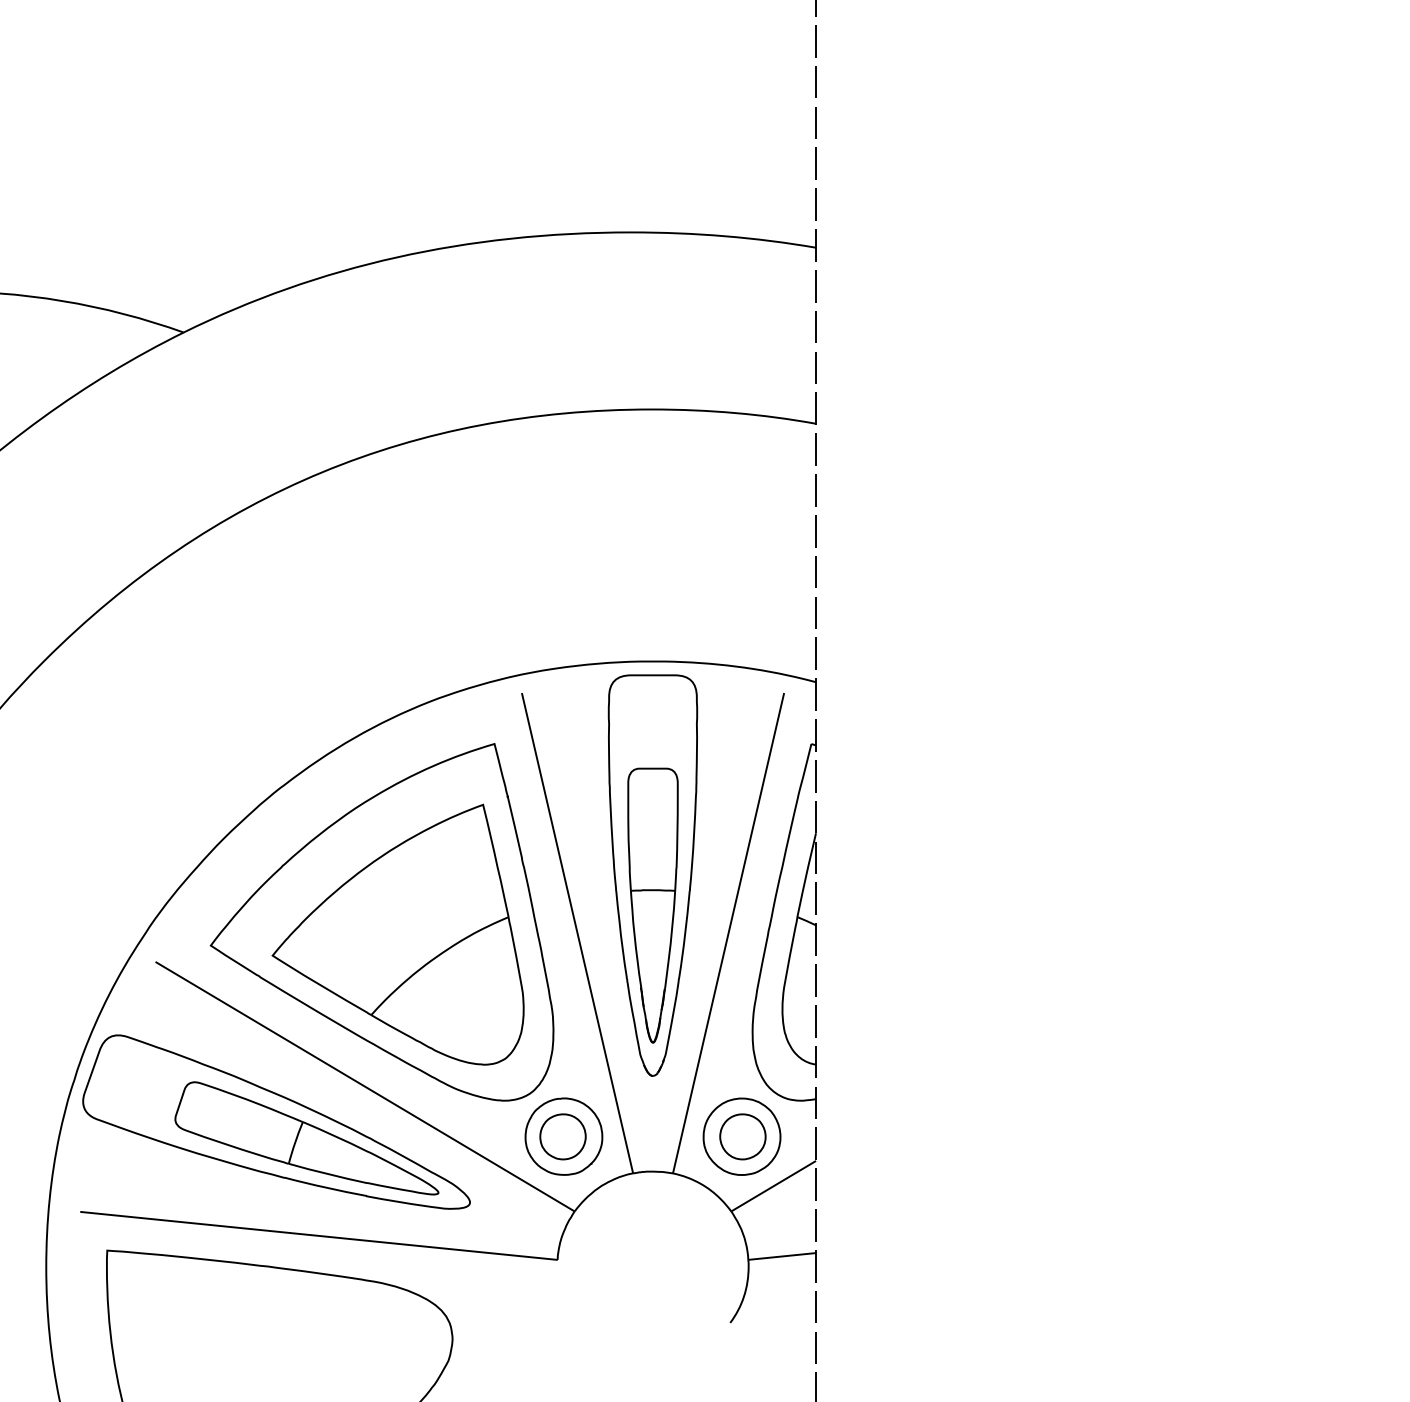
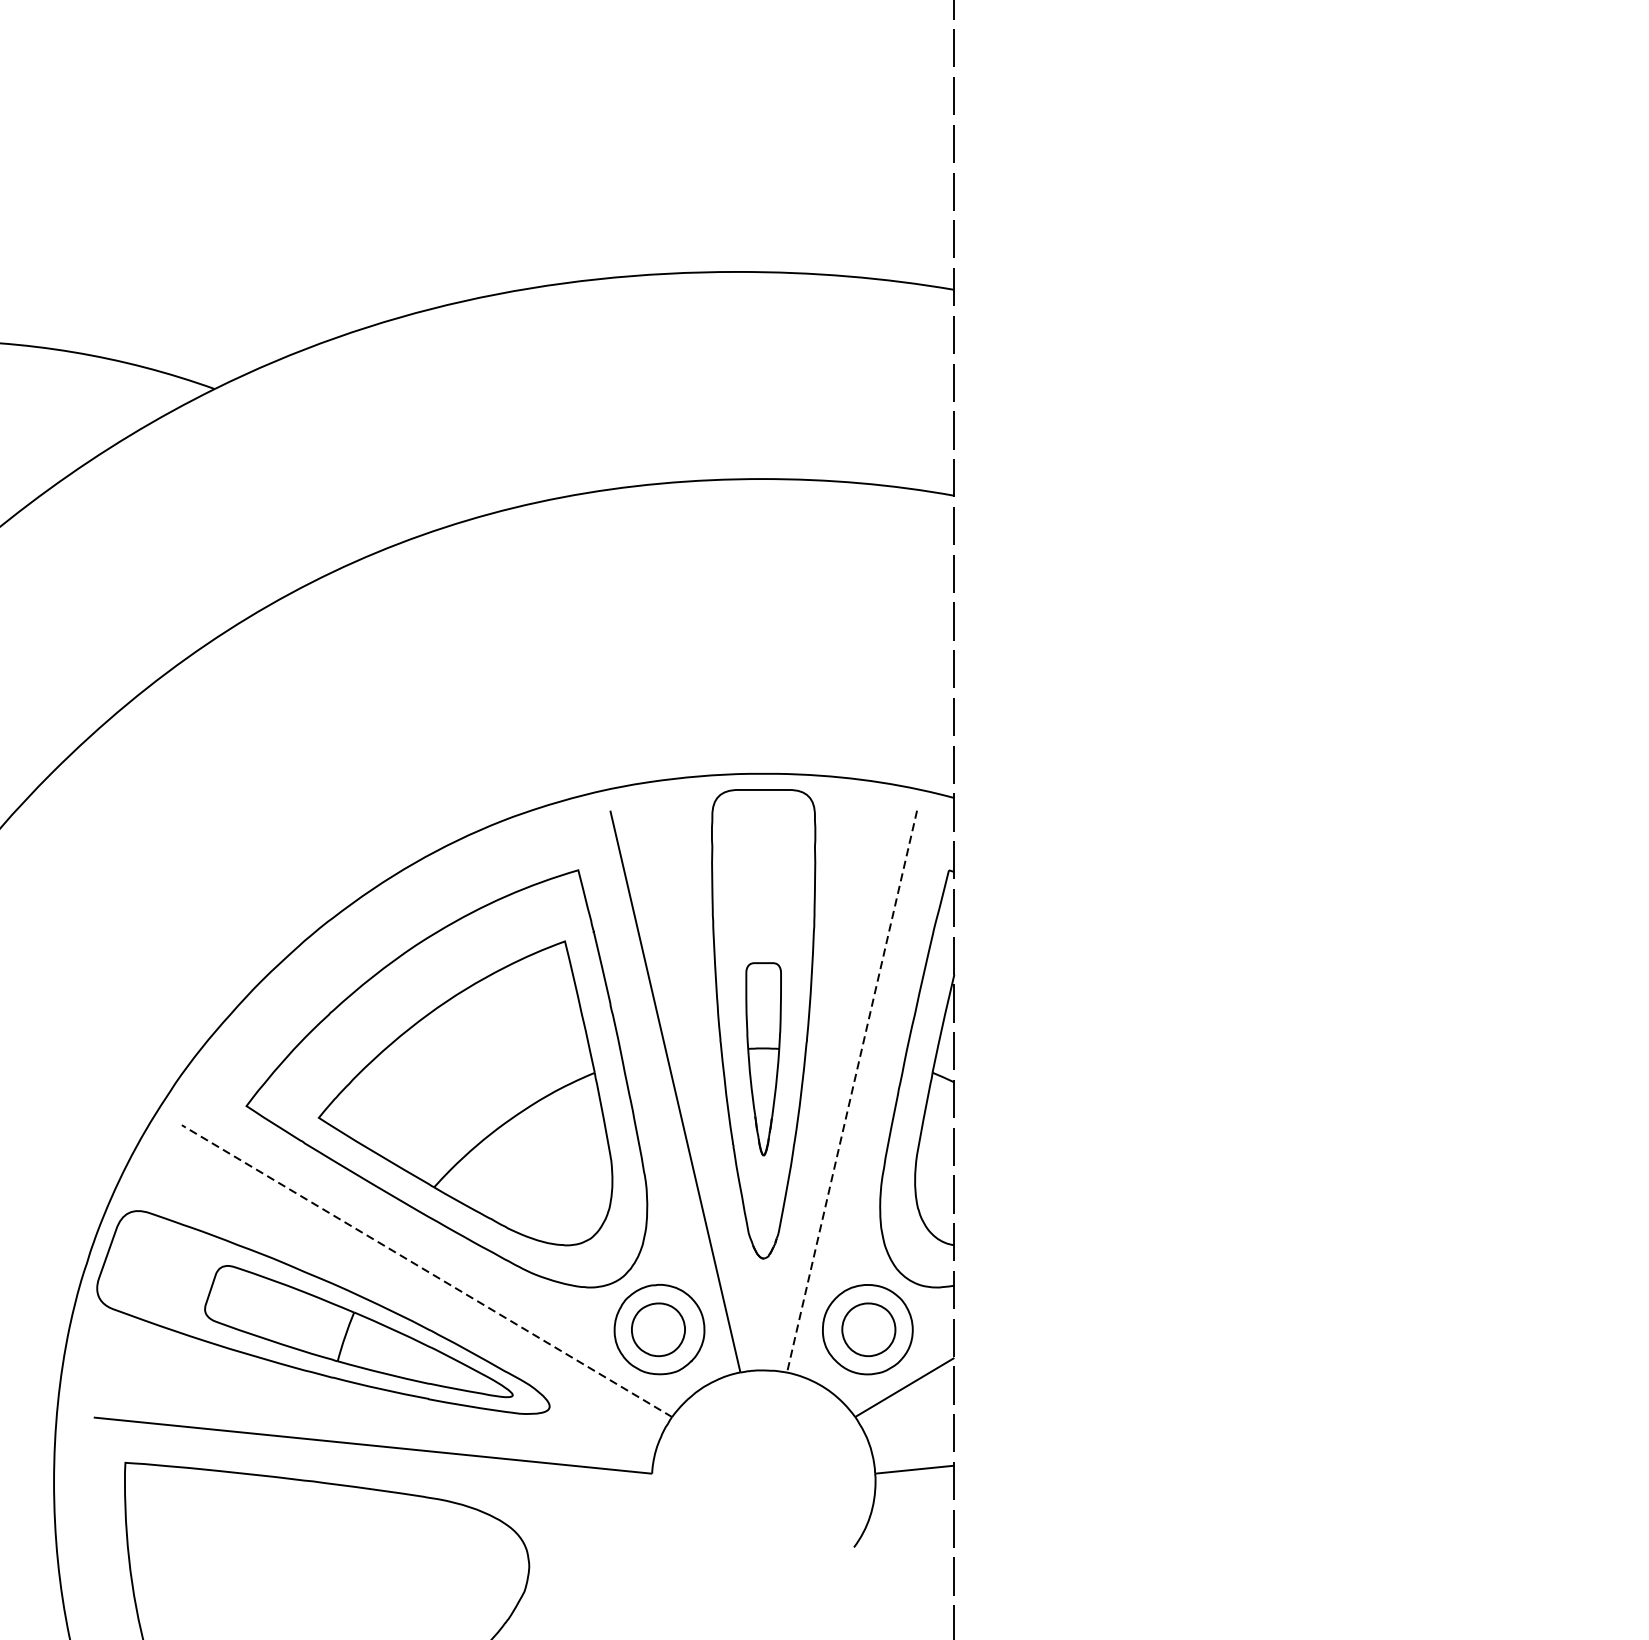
part: (652, 905) -> (763, 1059), size x0.6
line: (728, 933) -> (851, 1091), solid -> dashed
line: (365, 1086) -> (427, 1270), solid -> dashed

